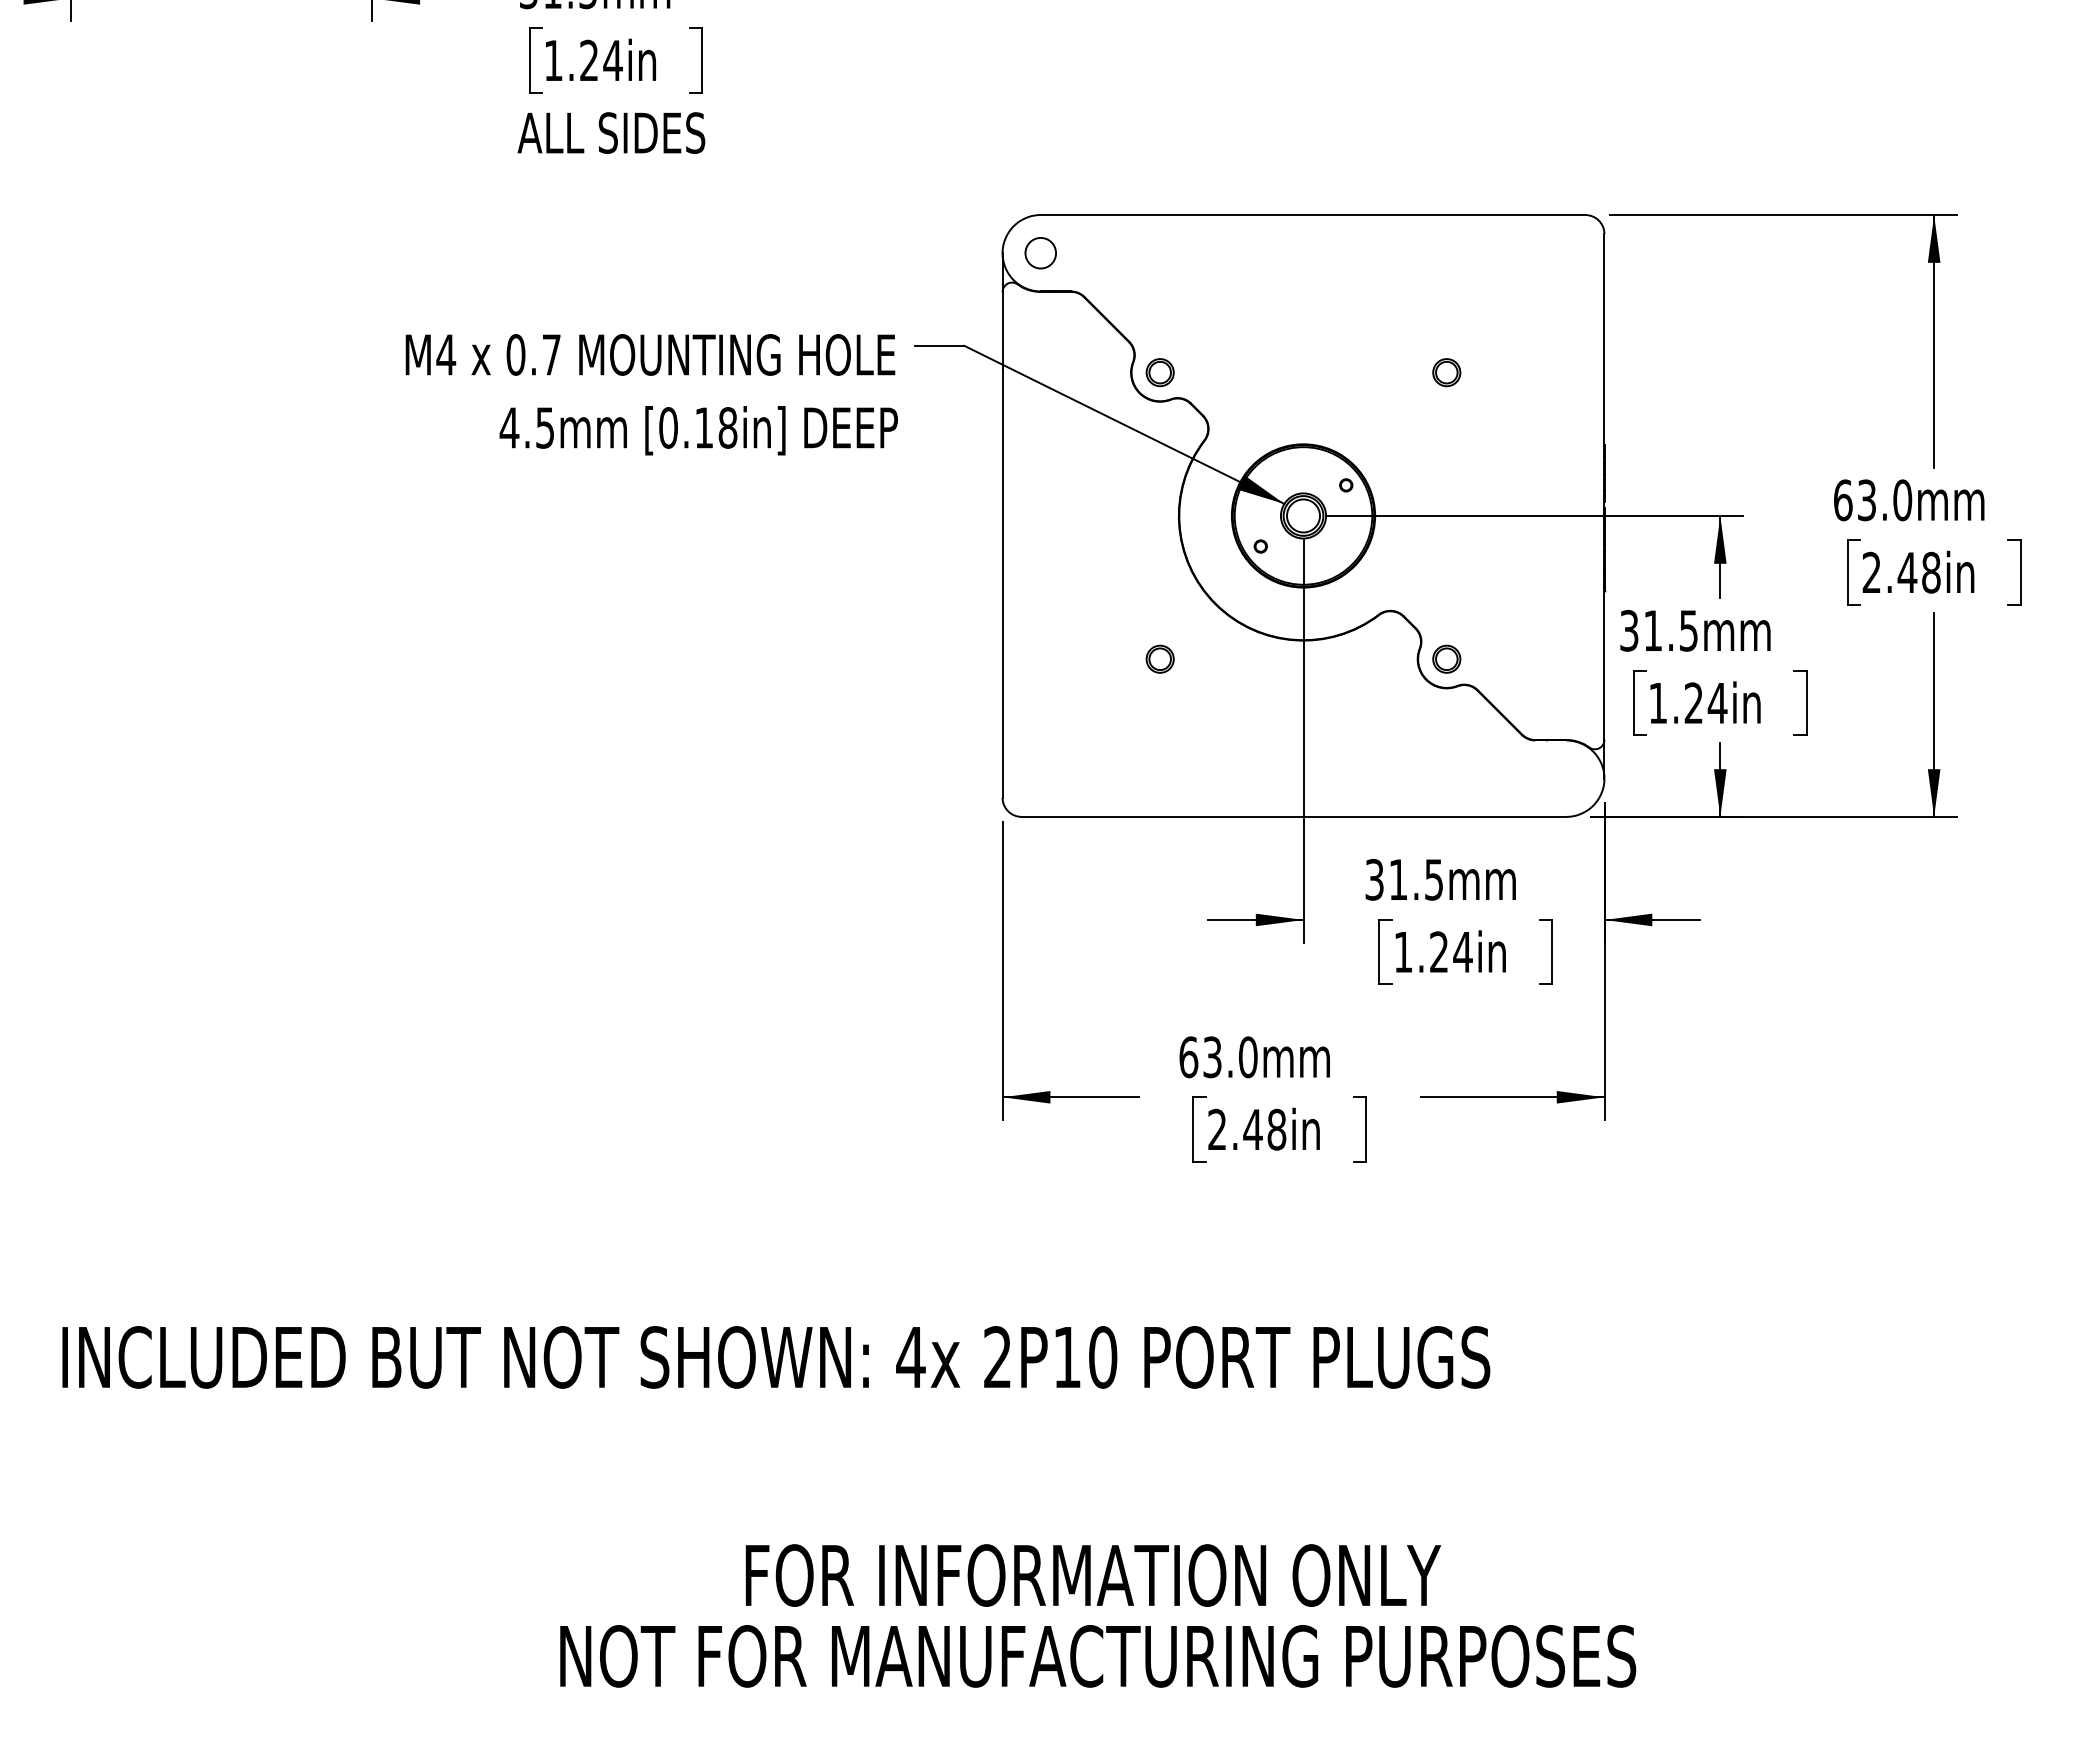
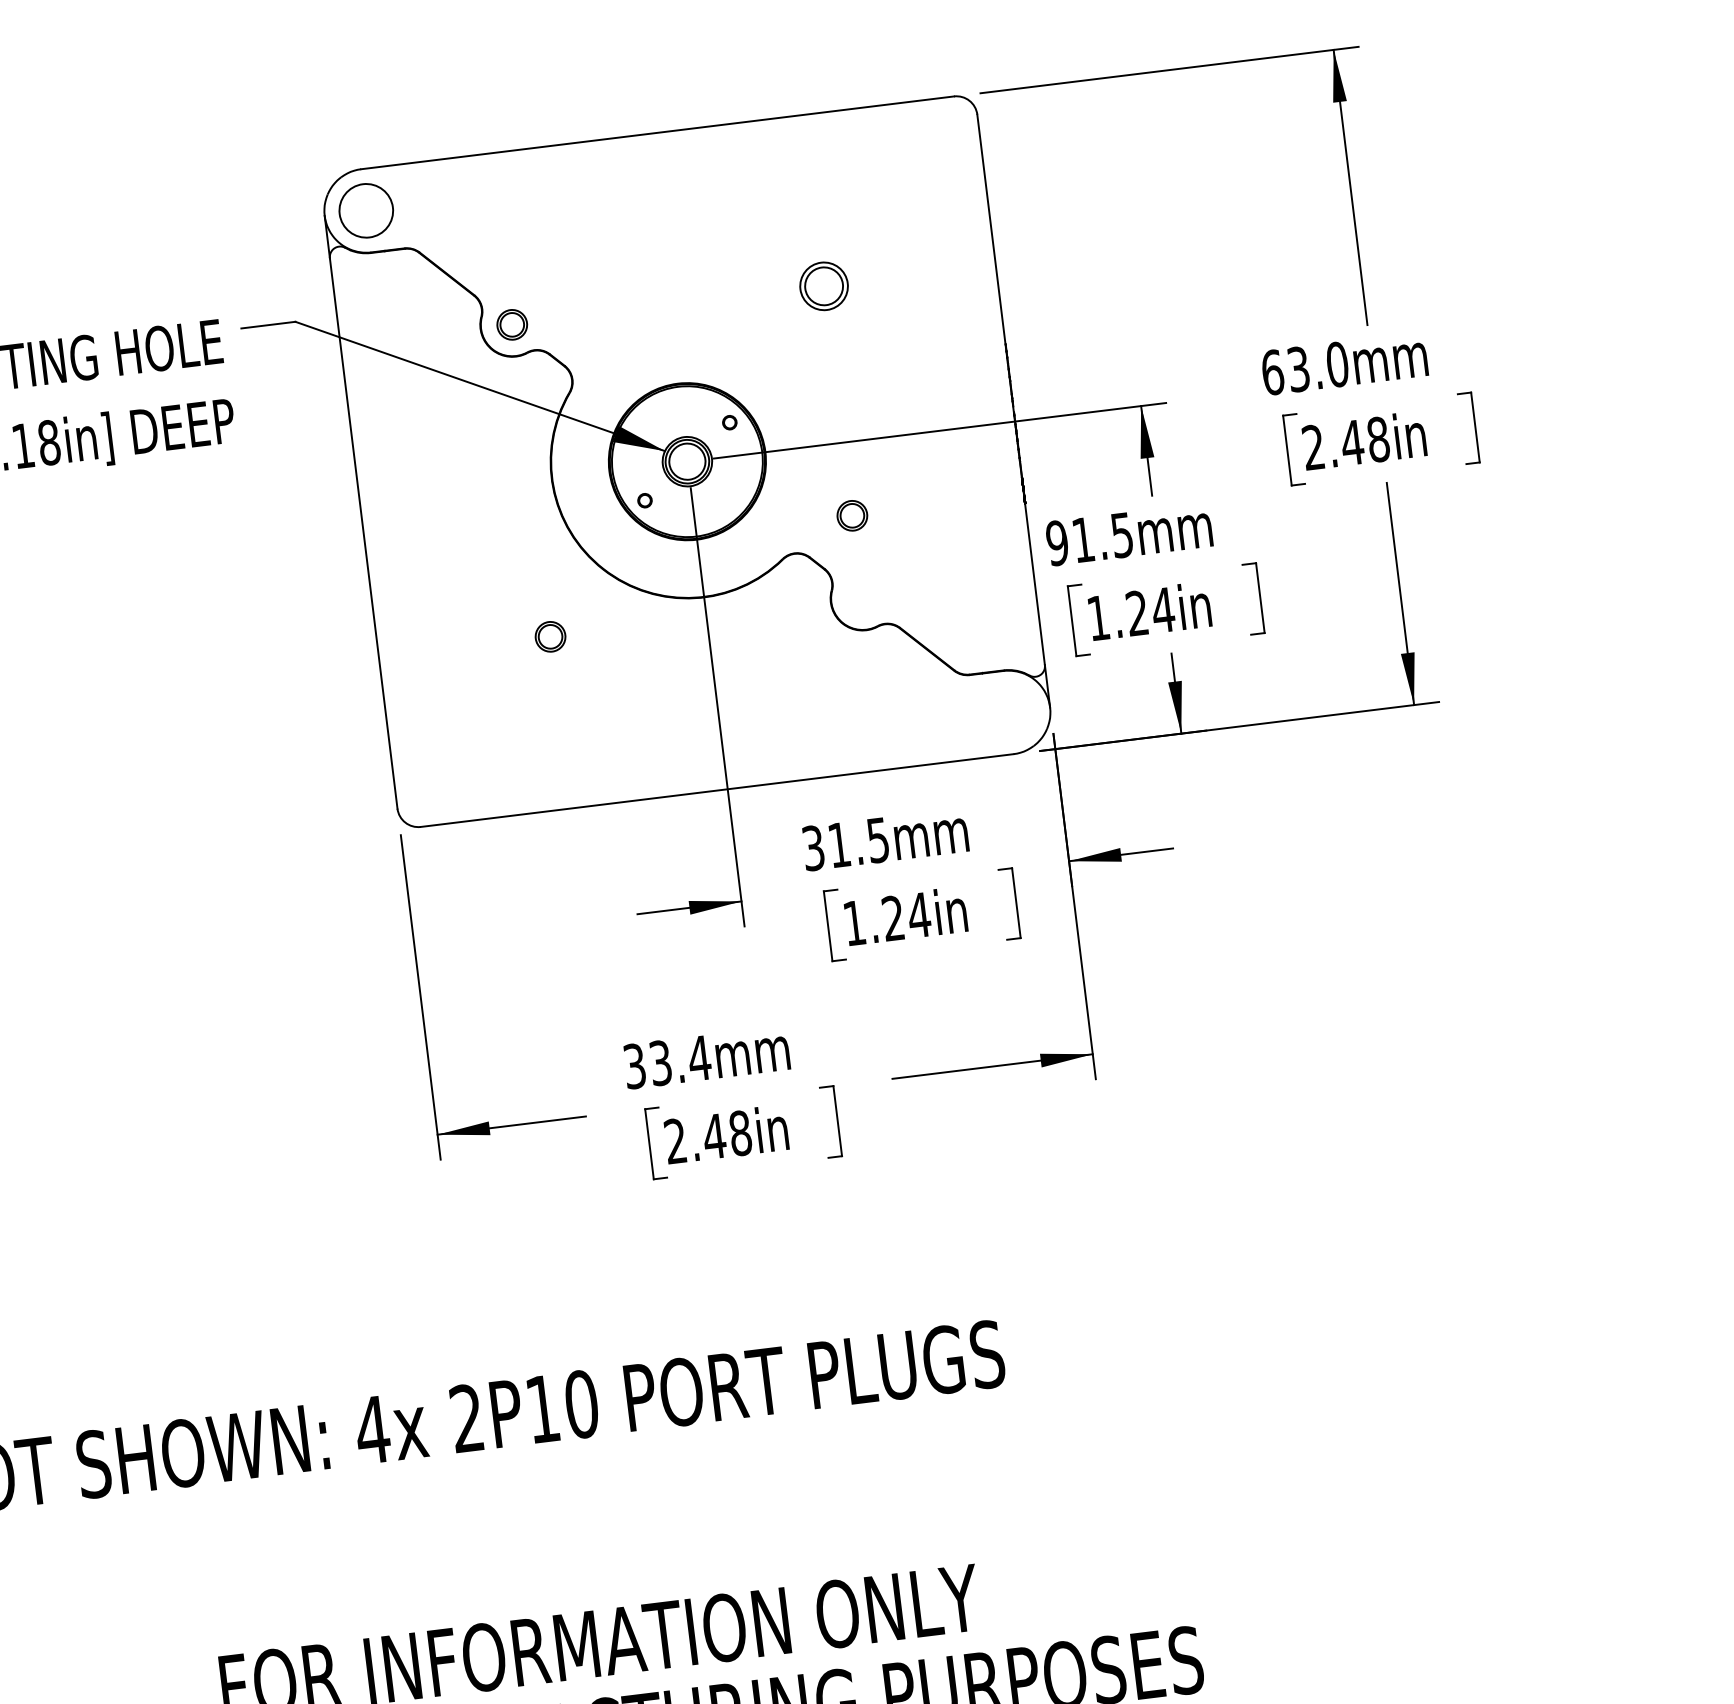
circle: (1040, 252) -> (365, 210), size x1.6
part: (1446, 372) -> (823, 286), size x1.6
text: (1629, 630) -> (1057, 542), 31.5mm -> 91.5mm
part: (1446, 658) -> (851, 515), moved
text: (1218, 1057) -> (667, 1062), 63.0mm -> 33.4mm

